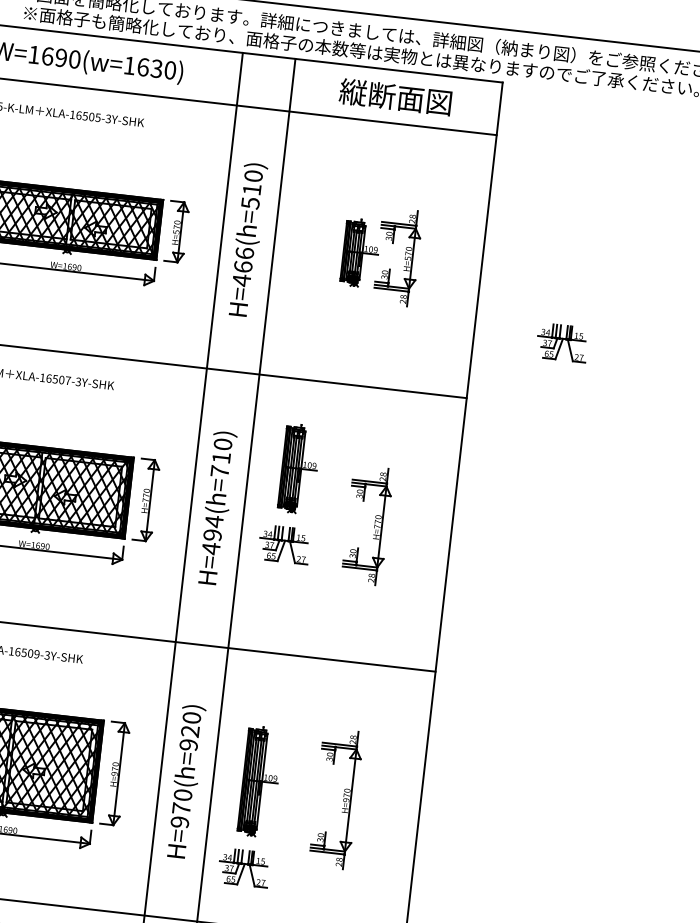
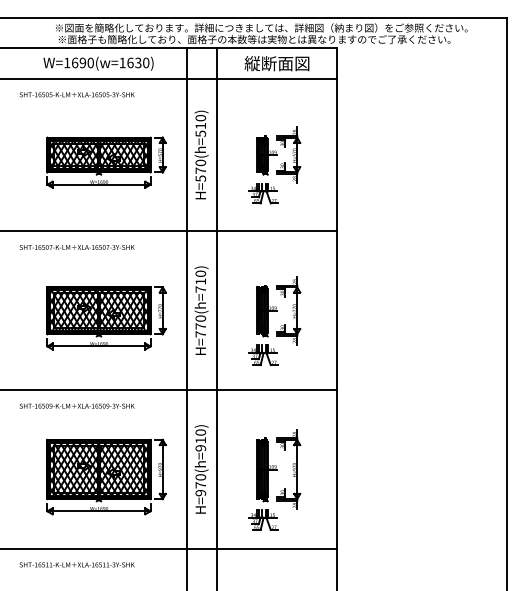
text: (242, 266) -> (200, 170), H=466(h=510) -> H=570(h=510)
part: (562, 342) -> (263, 193), moved
part: (290, 493) -> (263, 325), moved
text: (212, 535) -> (200, 326), H=494(h=710) -> H=770(h=710)
text: (189, 731) -> (200, 440), H=970(h=920) -> H=970(h=910)
part: (251, 804) -> (263, 483), moved

